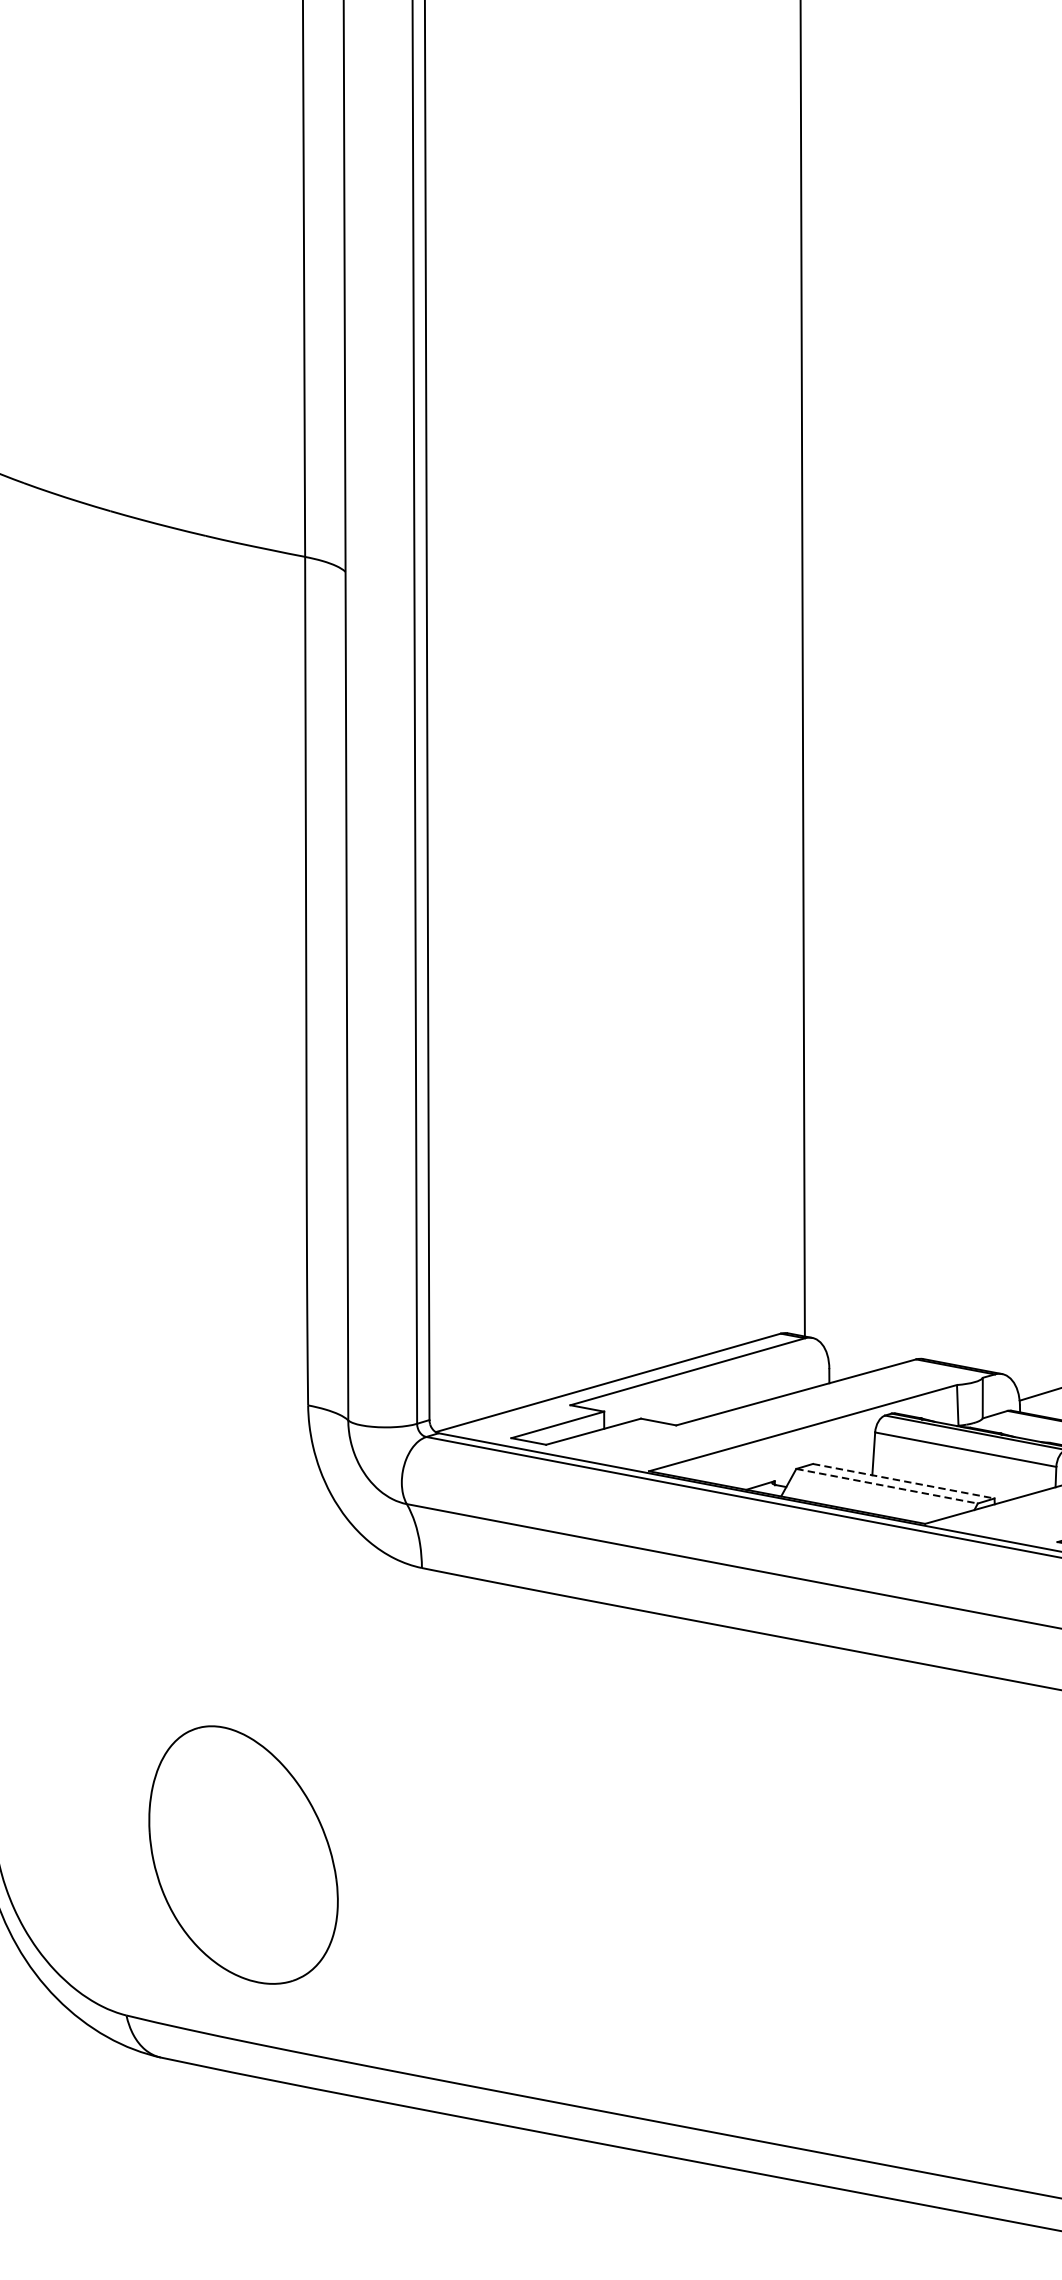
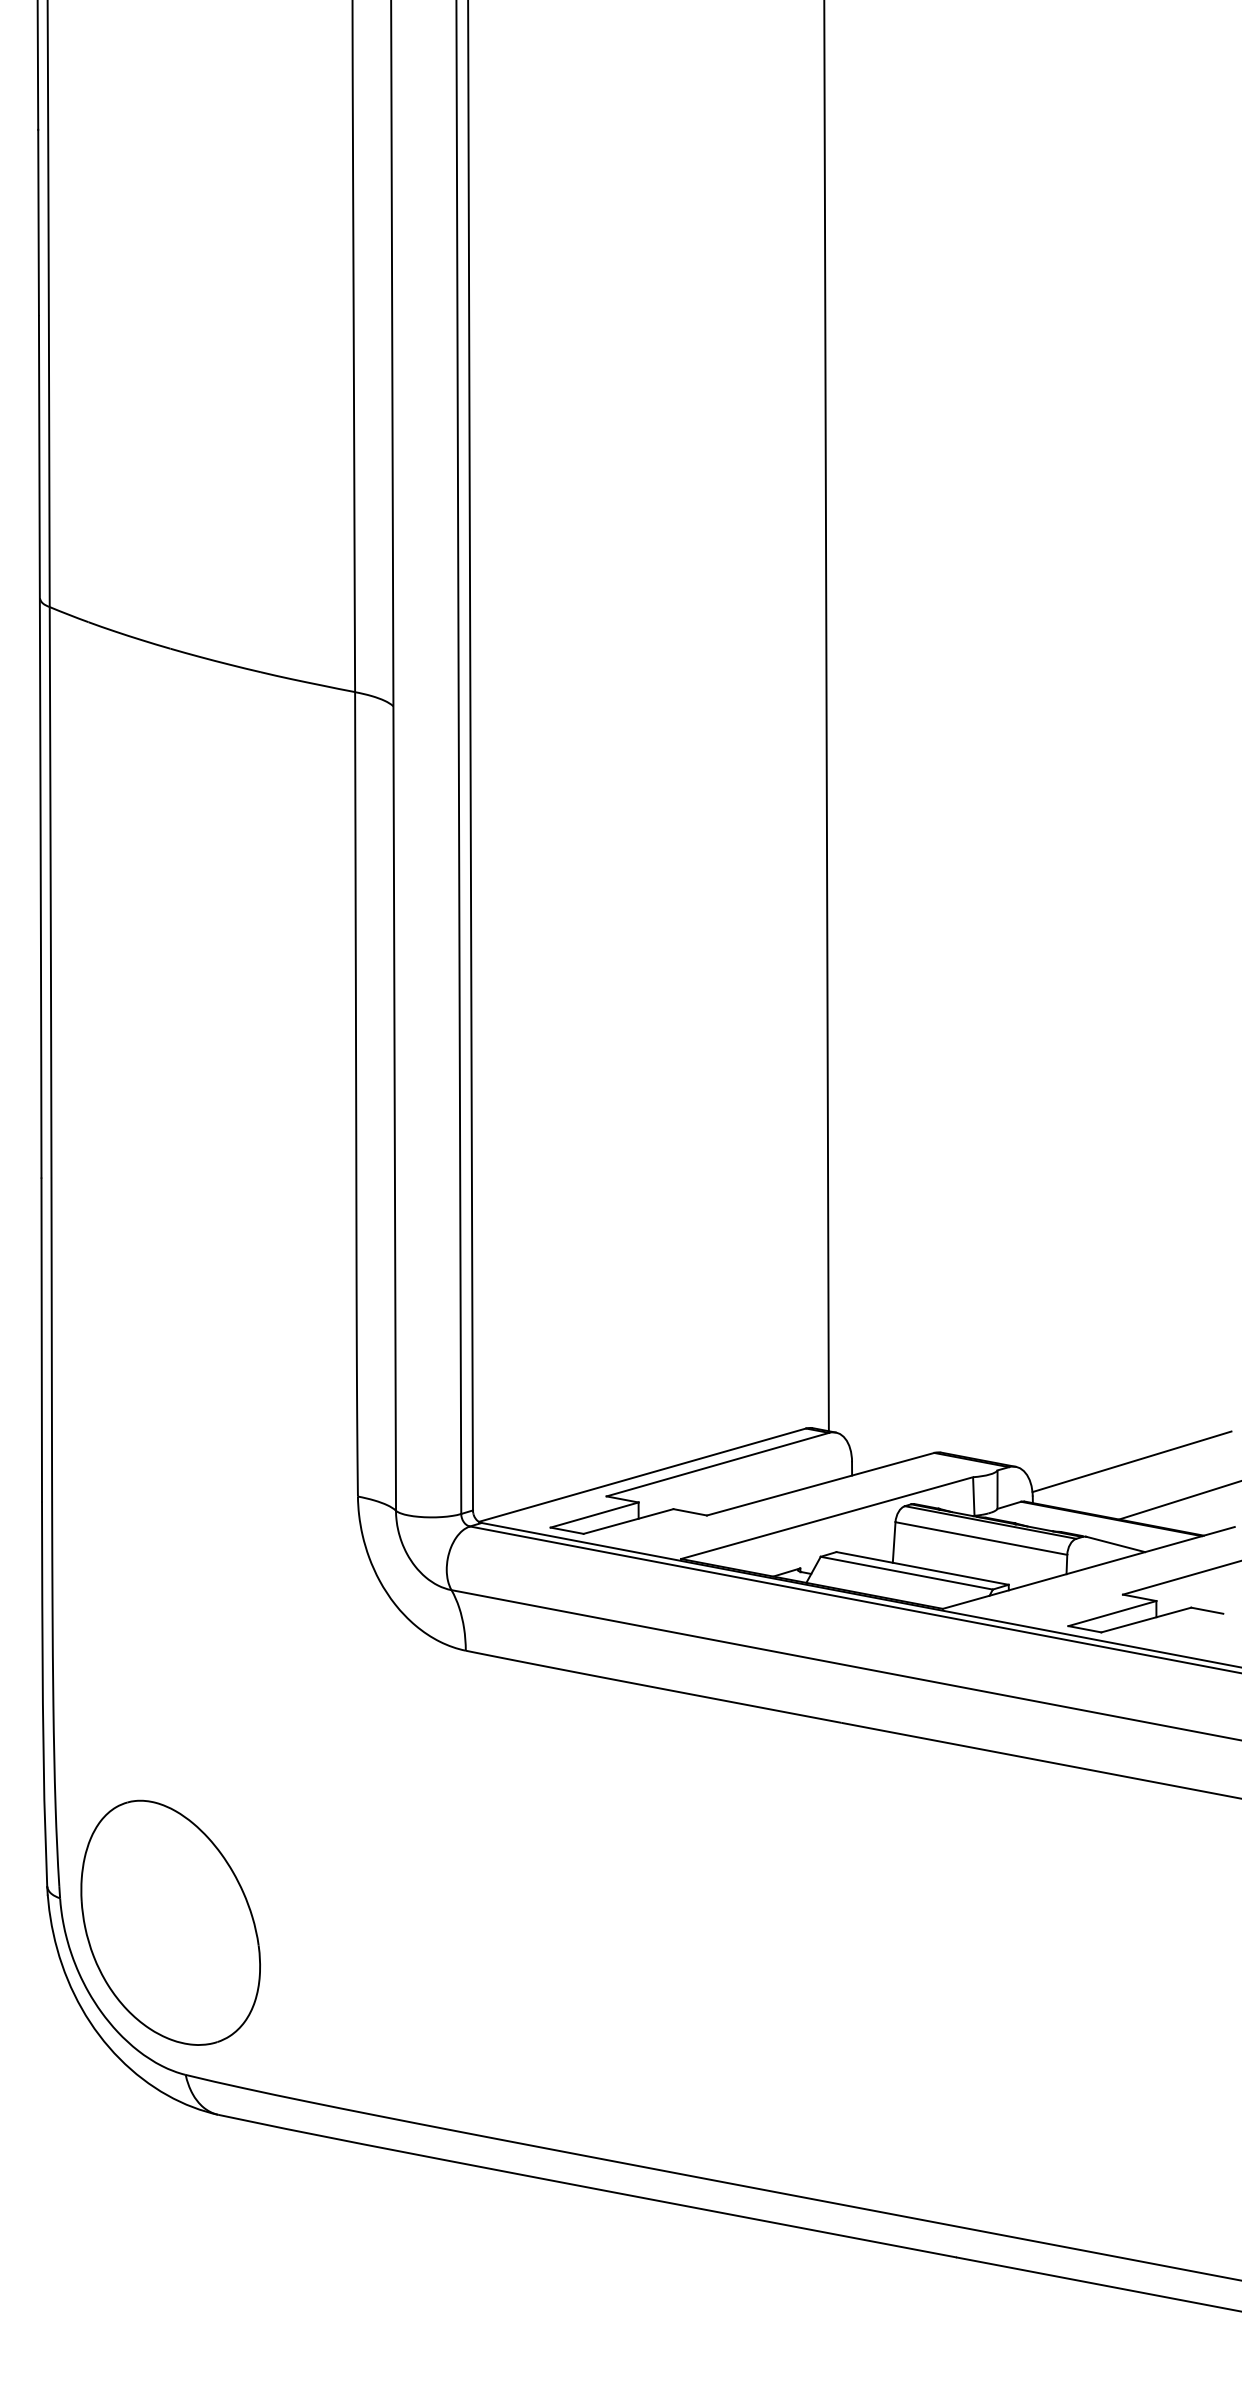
line: (903, 1481) -> (922, 1568), dashed -> solid
line: (886, 1486) -> (906, 1573), dashed -> solid
part: (243, 1854) -> (170, 1922), moved

